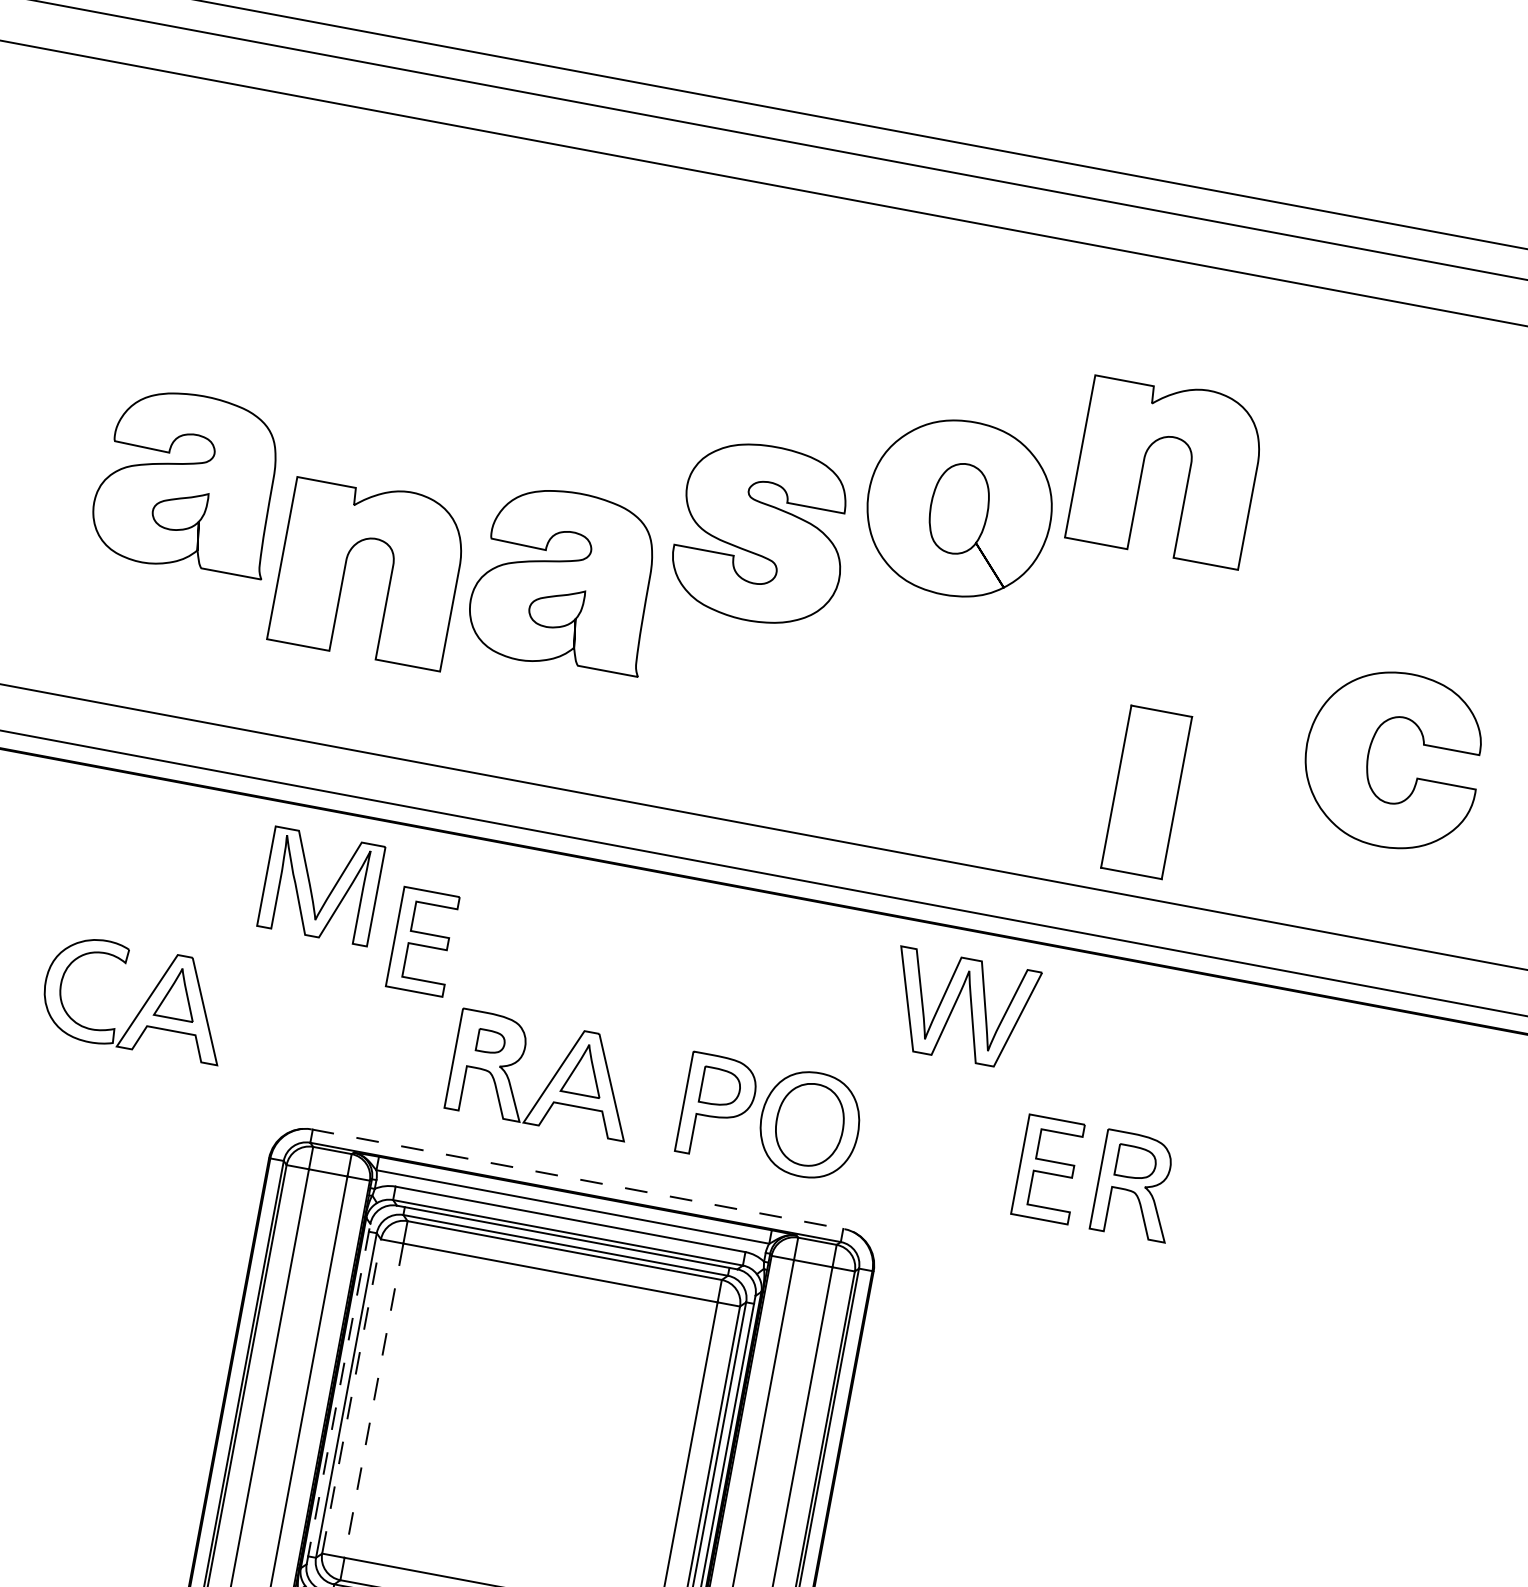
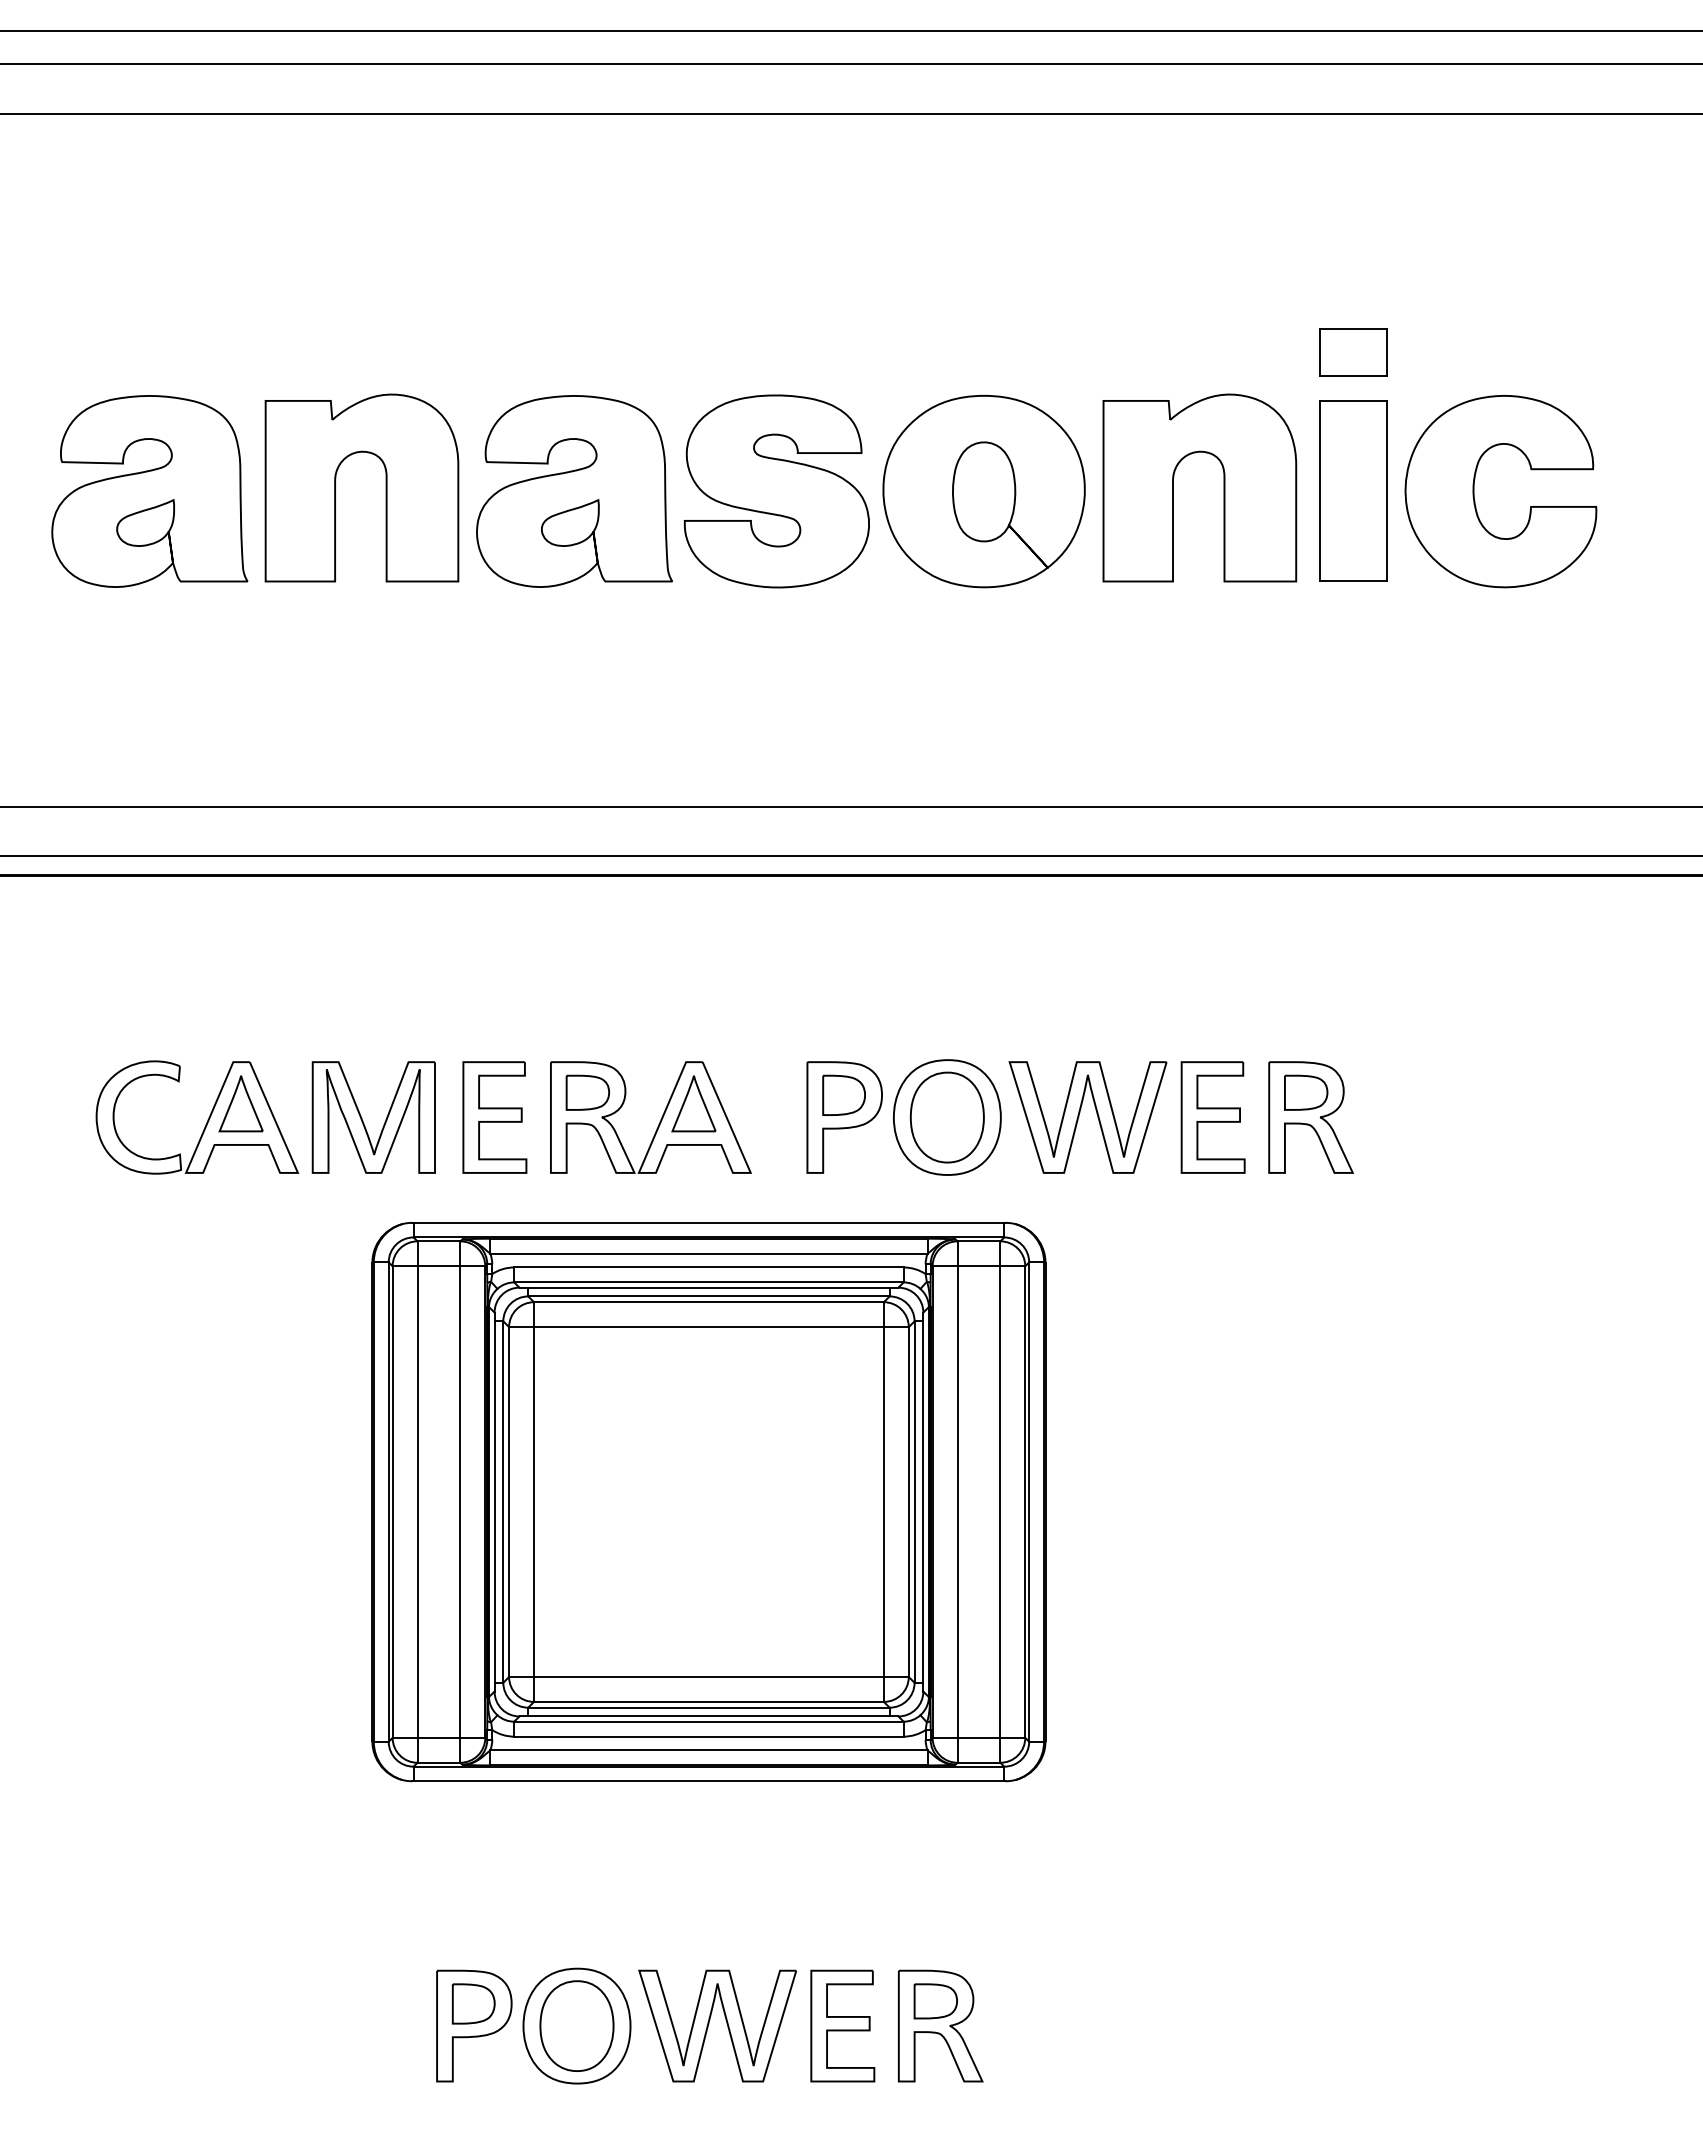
part: (1188, 473) -> (1223, 487), moved
part: (188, 482) -> (149, 491), moved
part: (1303, 505) -> (1353, 352), added
part: (958, 508) -> (983, 491), moved
part: (390, 574) -> (385, 487), moved
part: (565, 579) -> (574, 491), moved
part: (1369, 755) -> (1474, 491), moved
part: (1146, 791) -> (1353, 490), moved
part: (311, 887) -> (363, 1120), moved
part: (423, 941) -> (494, 1117), moved
part: (954, 1006) -> (1079, 1116), moved
part: (490, 1041) -> (587, 1092), size x1.43
line: (577, 1178) -> (708, 1222), dashed -> solid
line: (338, 1393) -> (494, 1501), dashed -> solid
line: (351, 1396) -> (509, 1502), dashed -> solid
line: (374, 1401) -> (534, 1502), dashed -> solid

